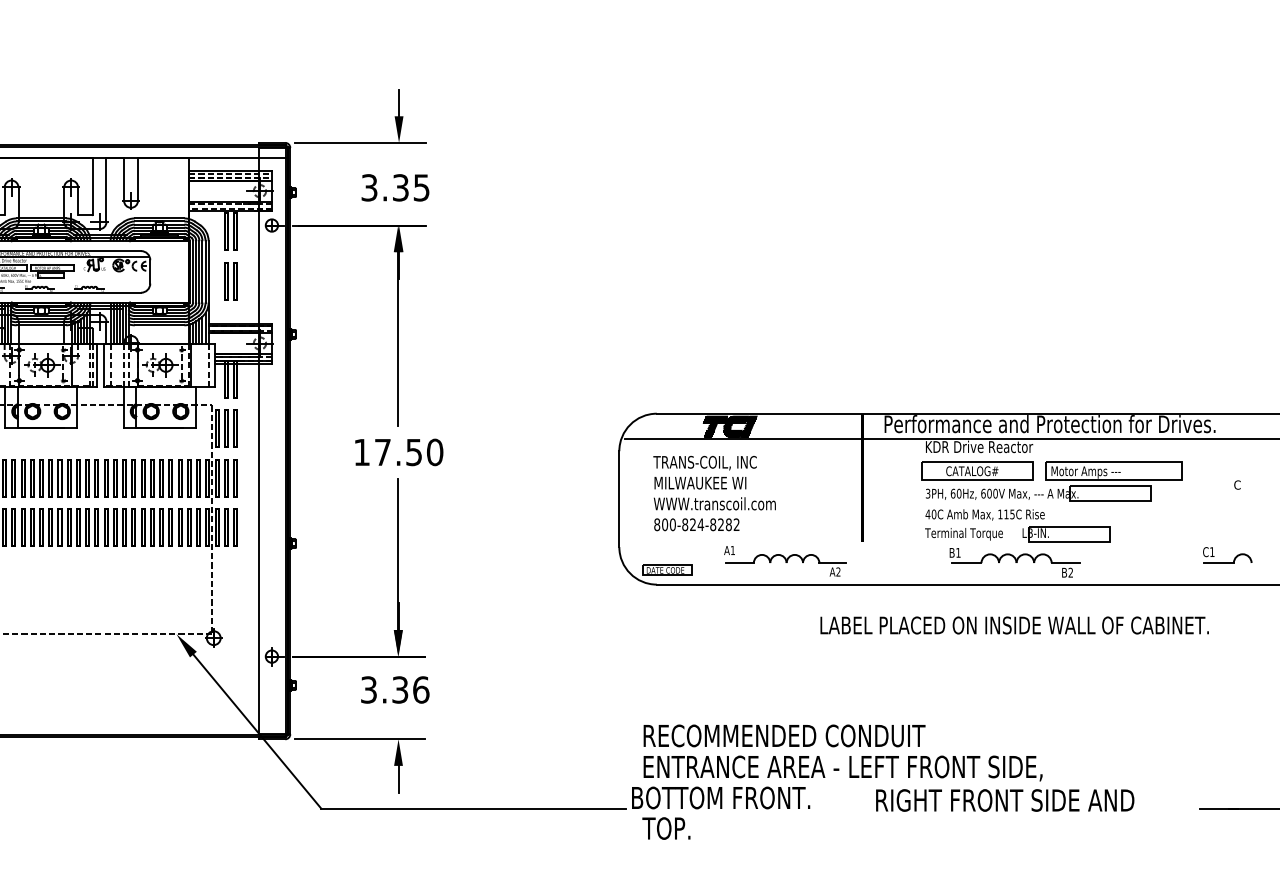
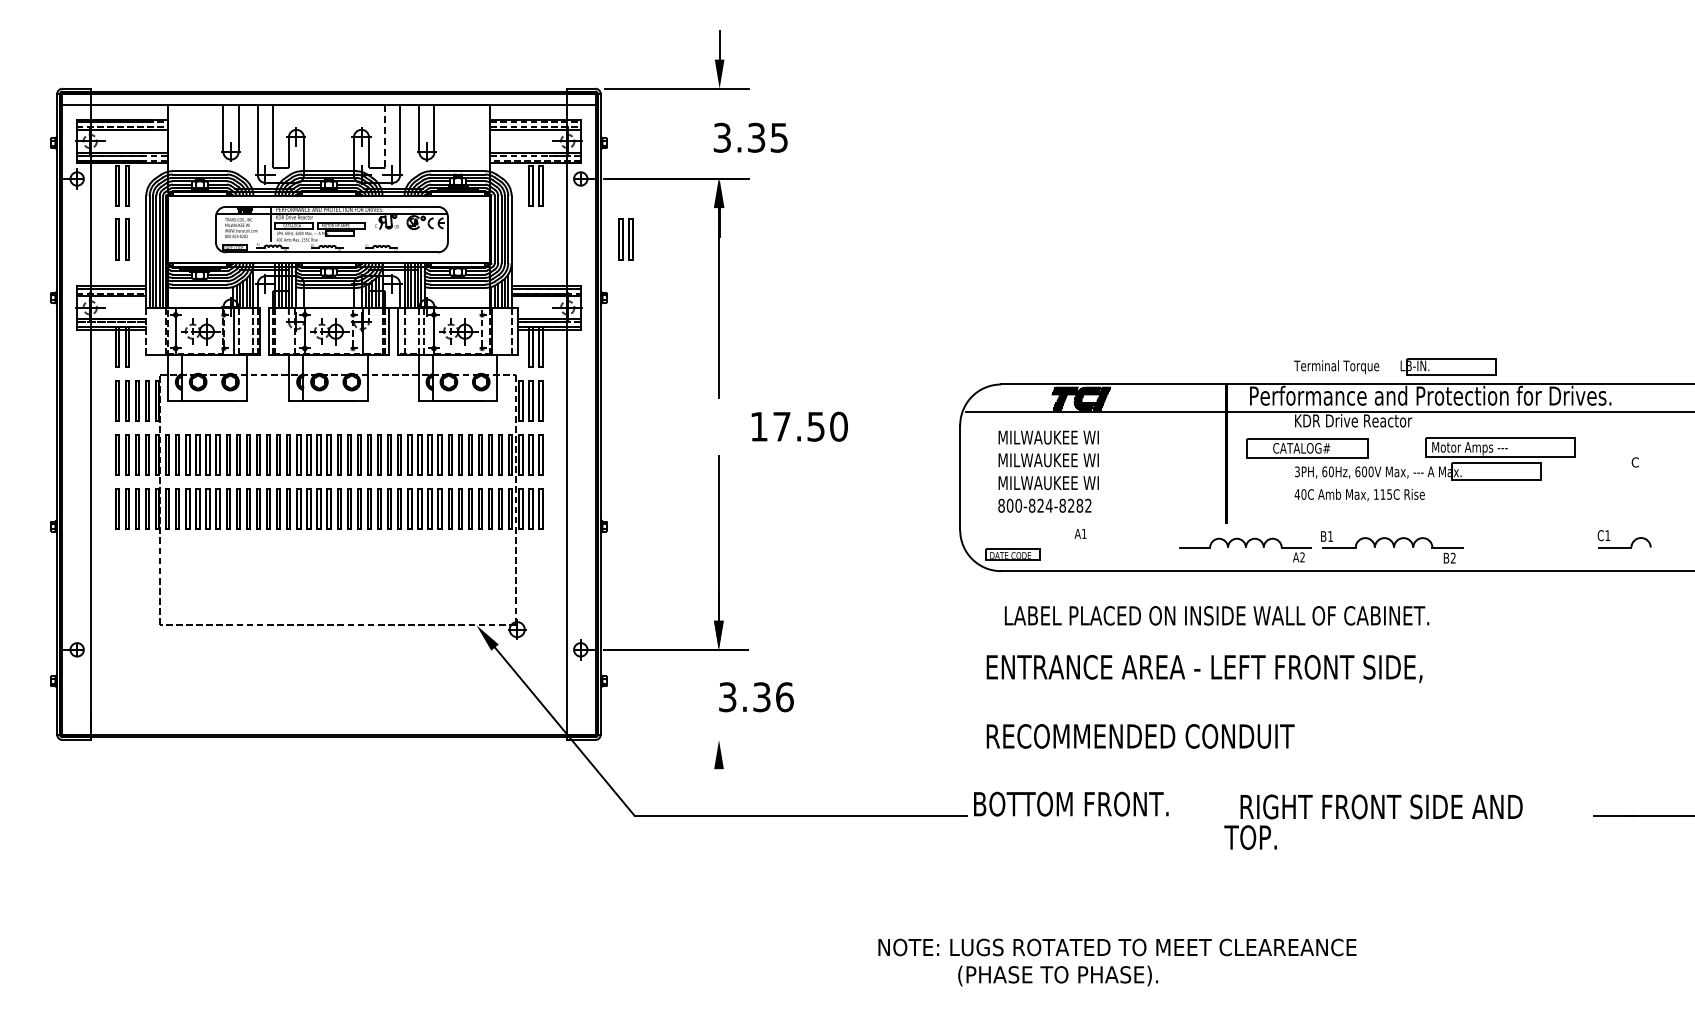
line: (92, 185) -> (384, 135), solid -> dashed
text: (395, 187) -> (750, 137), moved
part: (230, 280) -> (625, 239), moved
text: (398, 452) -> (799, 426), moved
text: (704, 463) -> (1053, 438), TRANS-COIL, INC -> MILWAUKEE WI
part: (977, 471) -> (1307, 448), moved
text: (714, 503) -> (1064, 482), WWW.transcoil.com -> MILWAUKEE WI
part: (1017, 533) -> (1395, 366), moved
part: (786, 564) -> (1245, 549), moved
text: (1015, 625) -> (1217, 615), moved
text: (395, 690) -> (756, 697), moved
line: (359, 739) -> (676, 740), removed
text: (843, 768) -> (1204, 668), moved
line: (398, 779) -> (719, 783), removed
text: (666, 828) -> (1250, 837), moved

